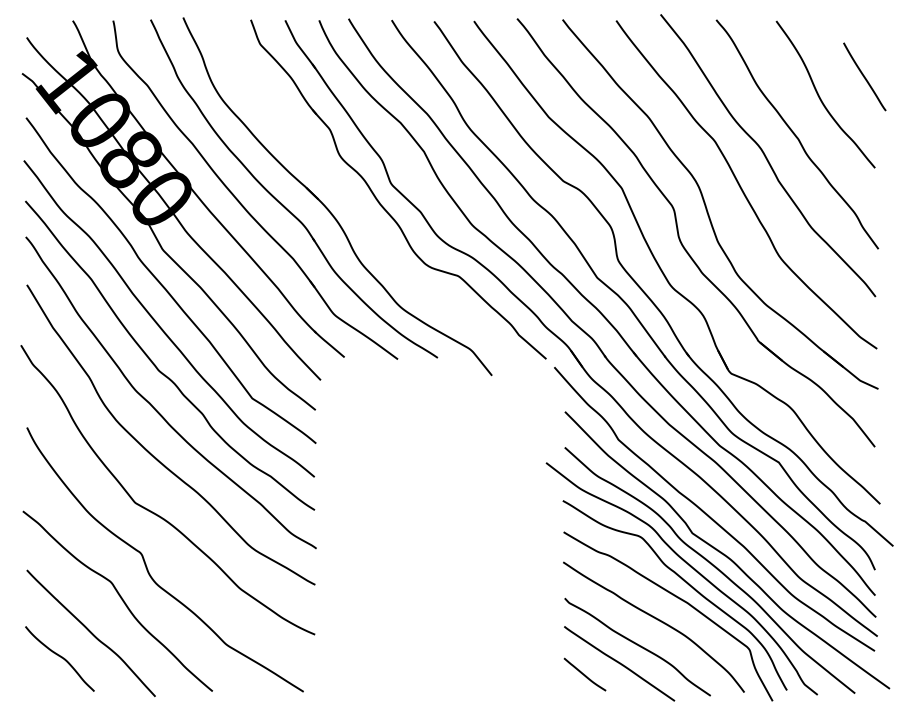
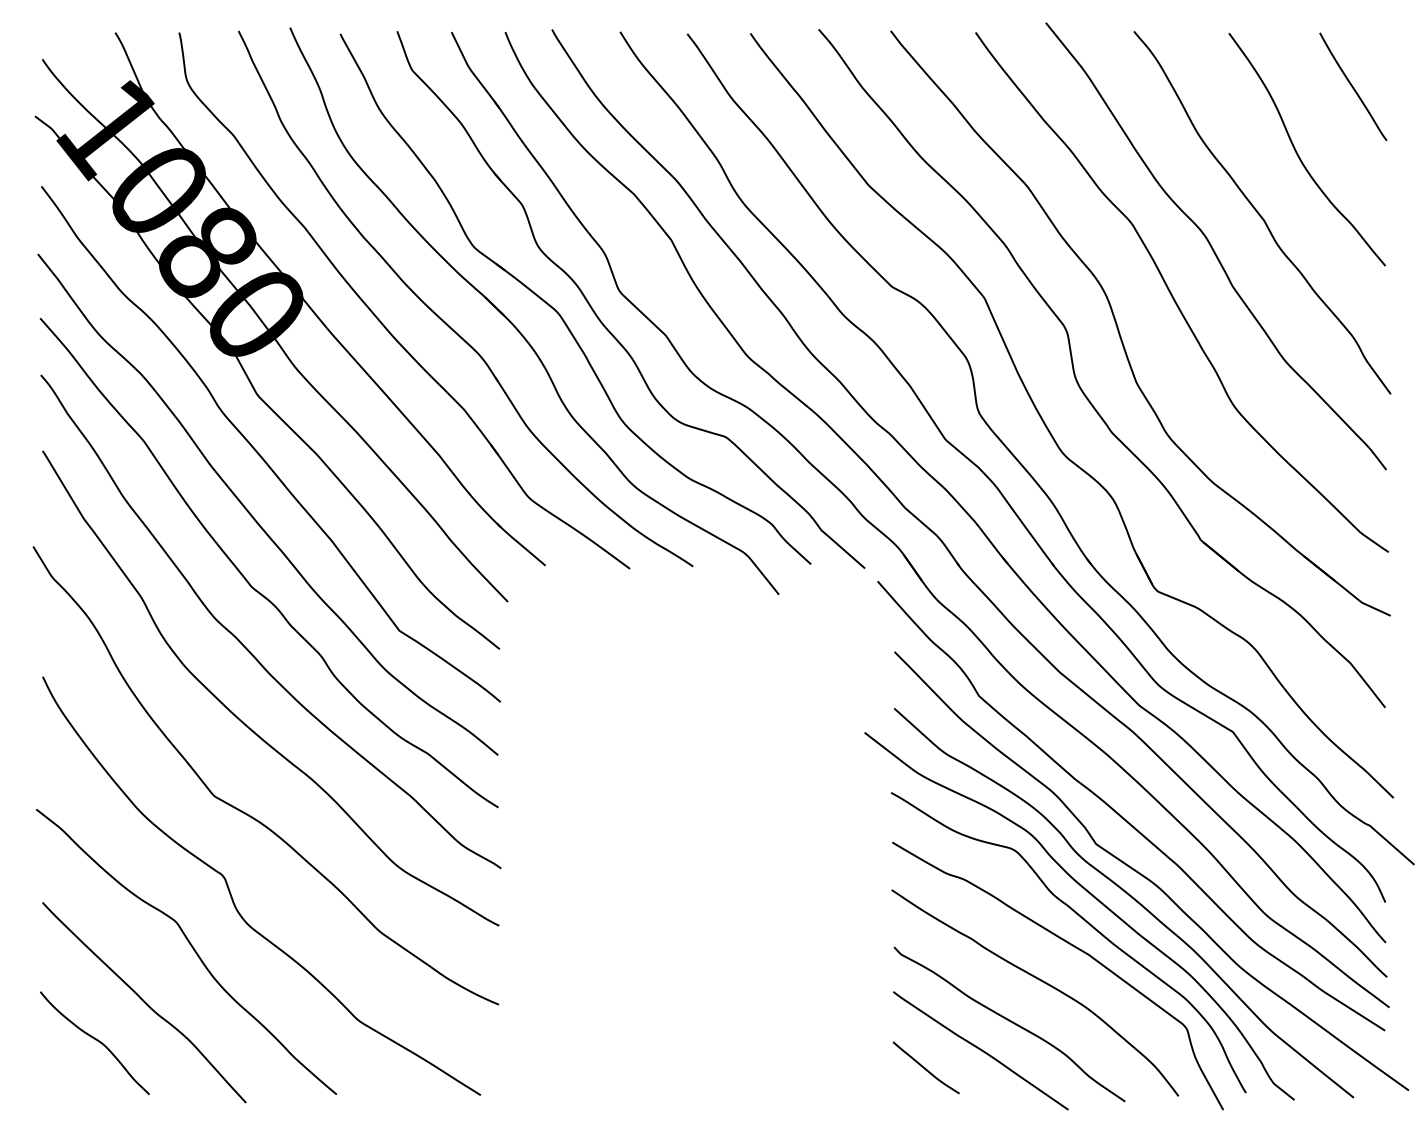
line: (864, 76) -> (1352, 86), moved
part: (353, 197) -> (559, 312), added

